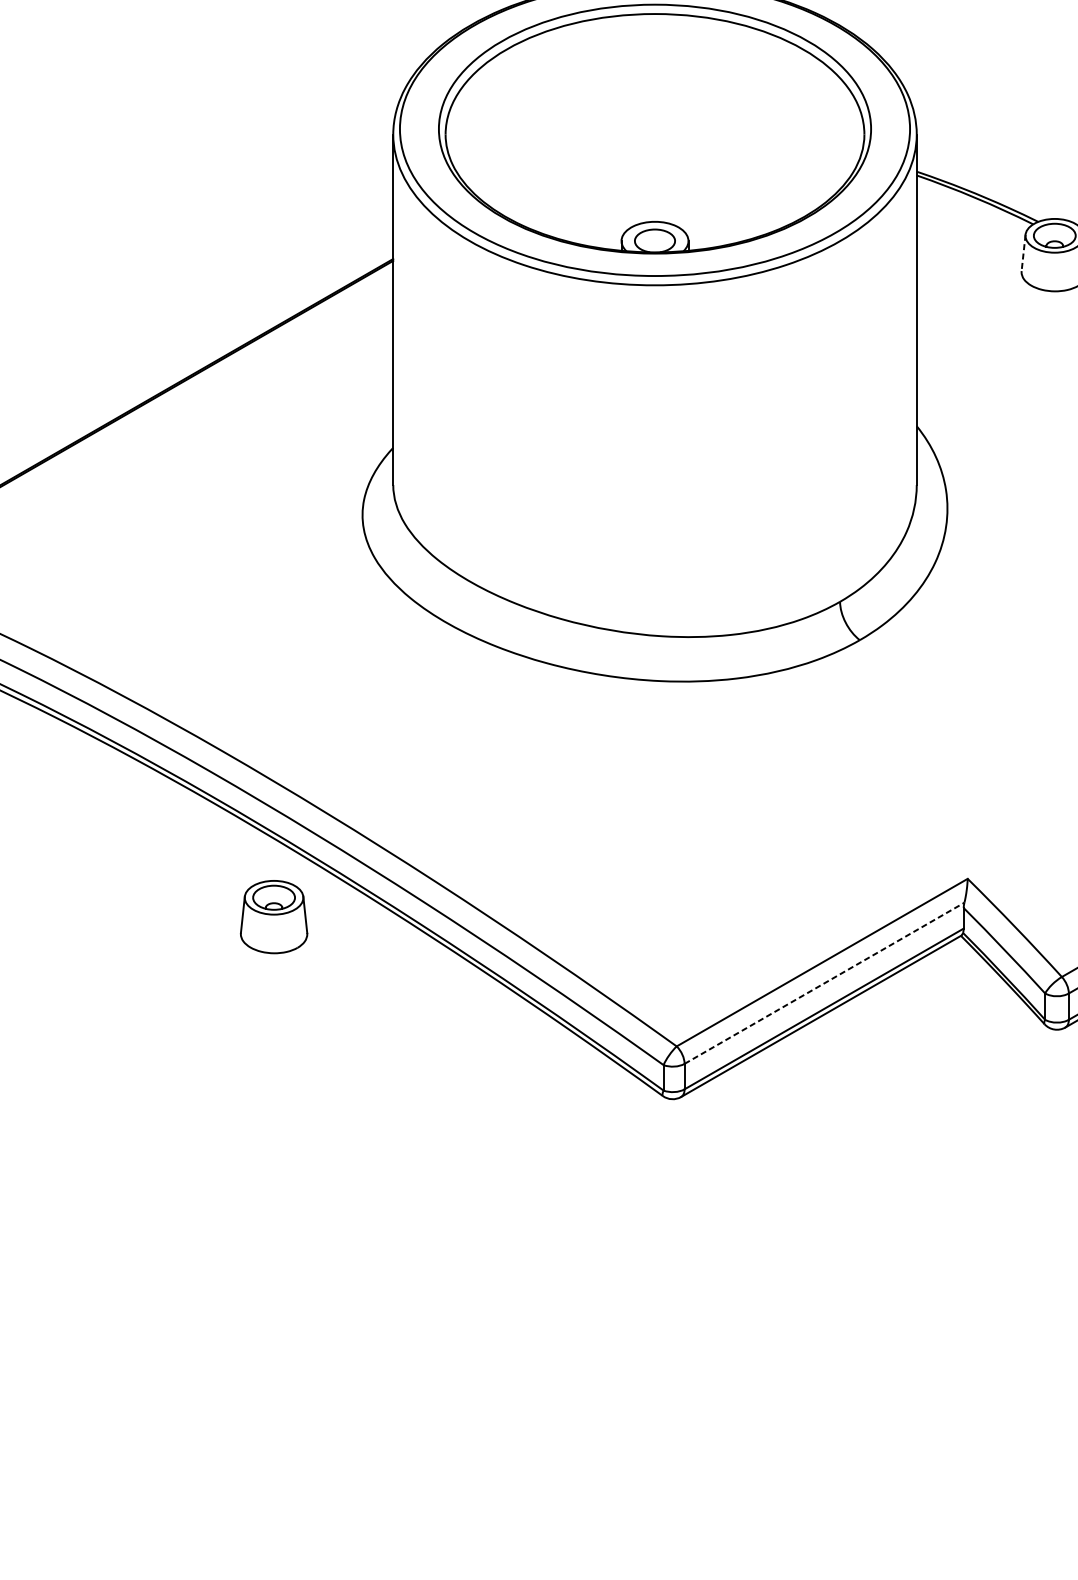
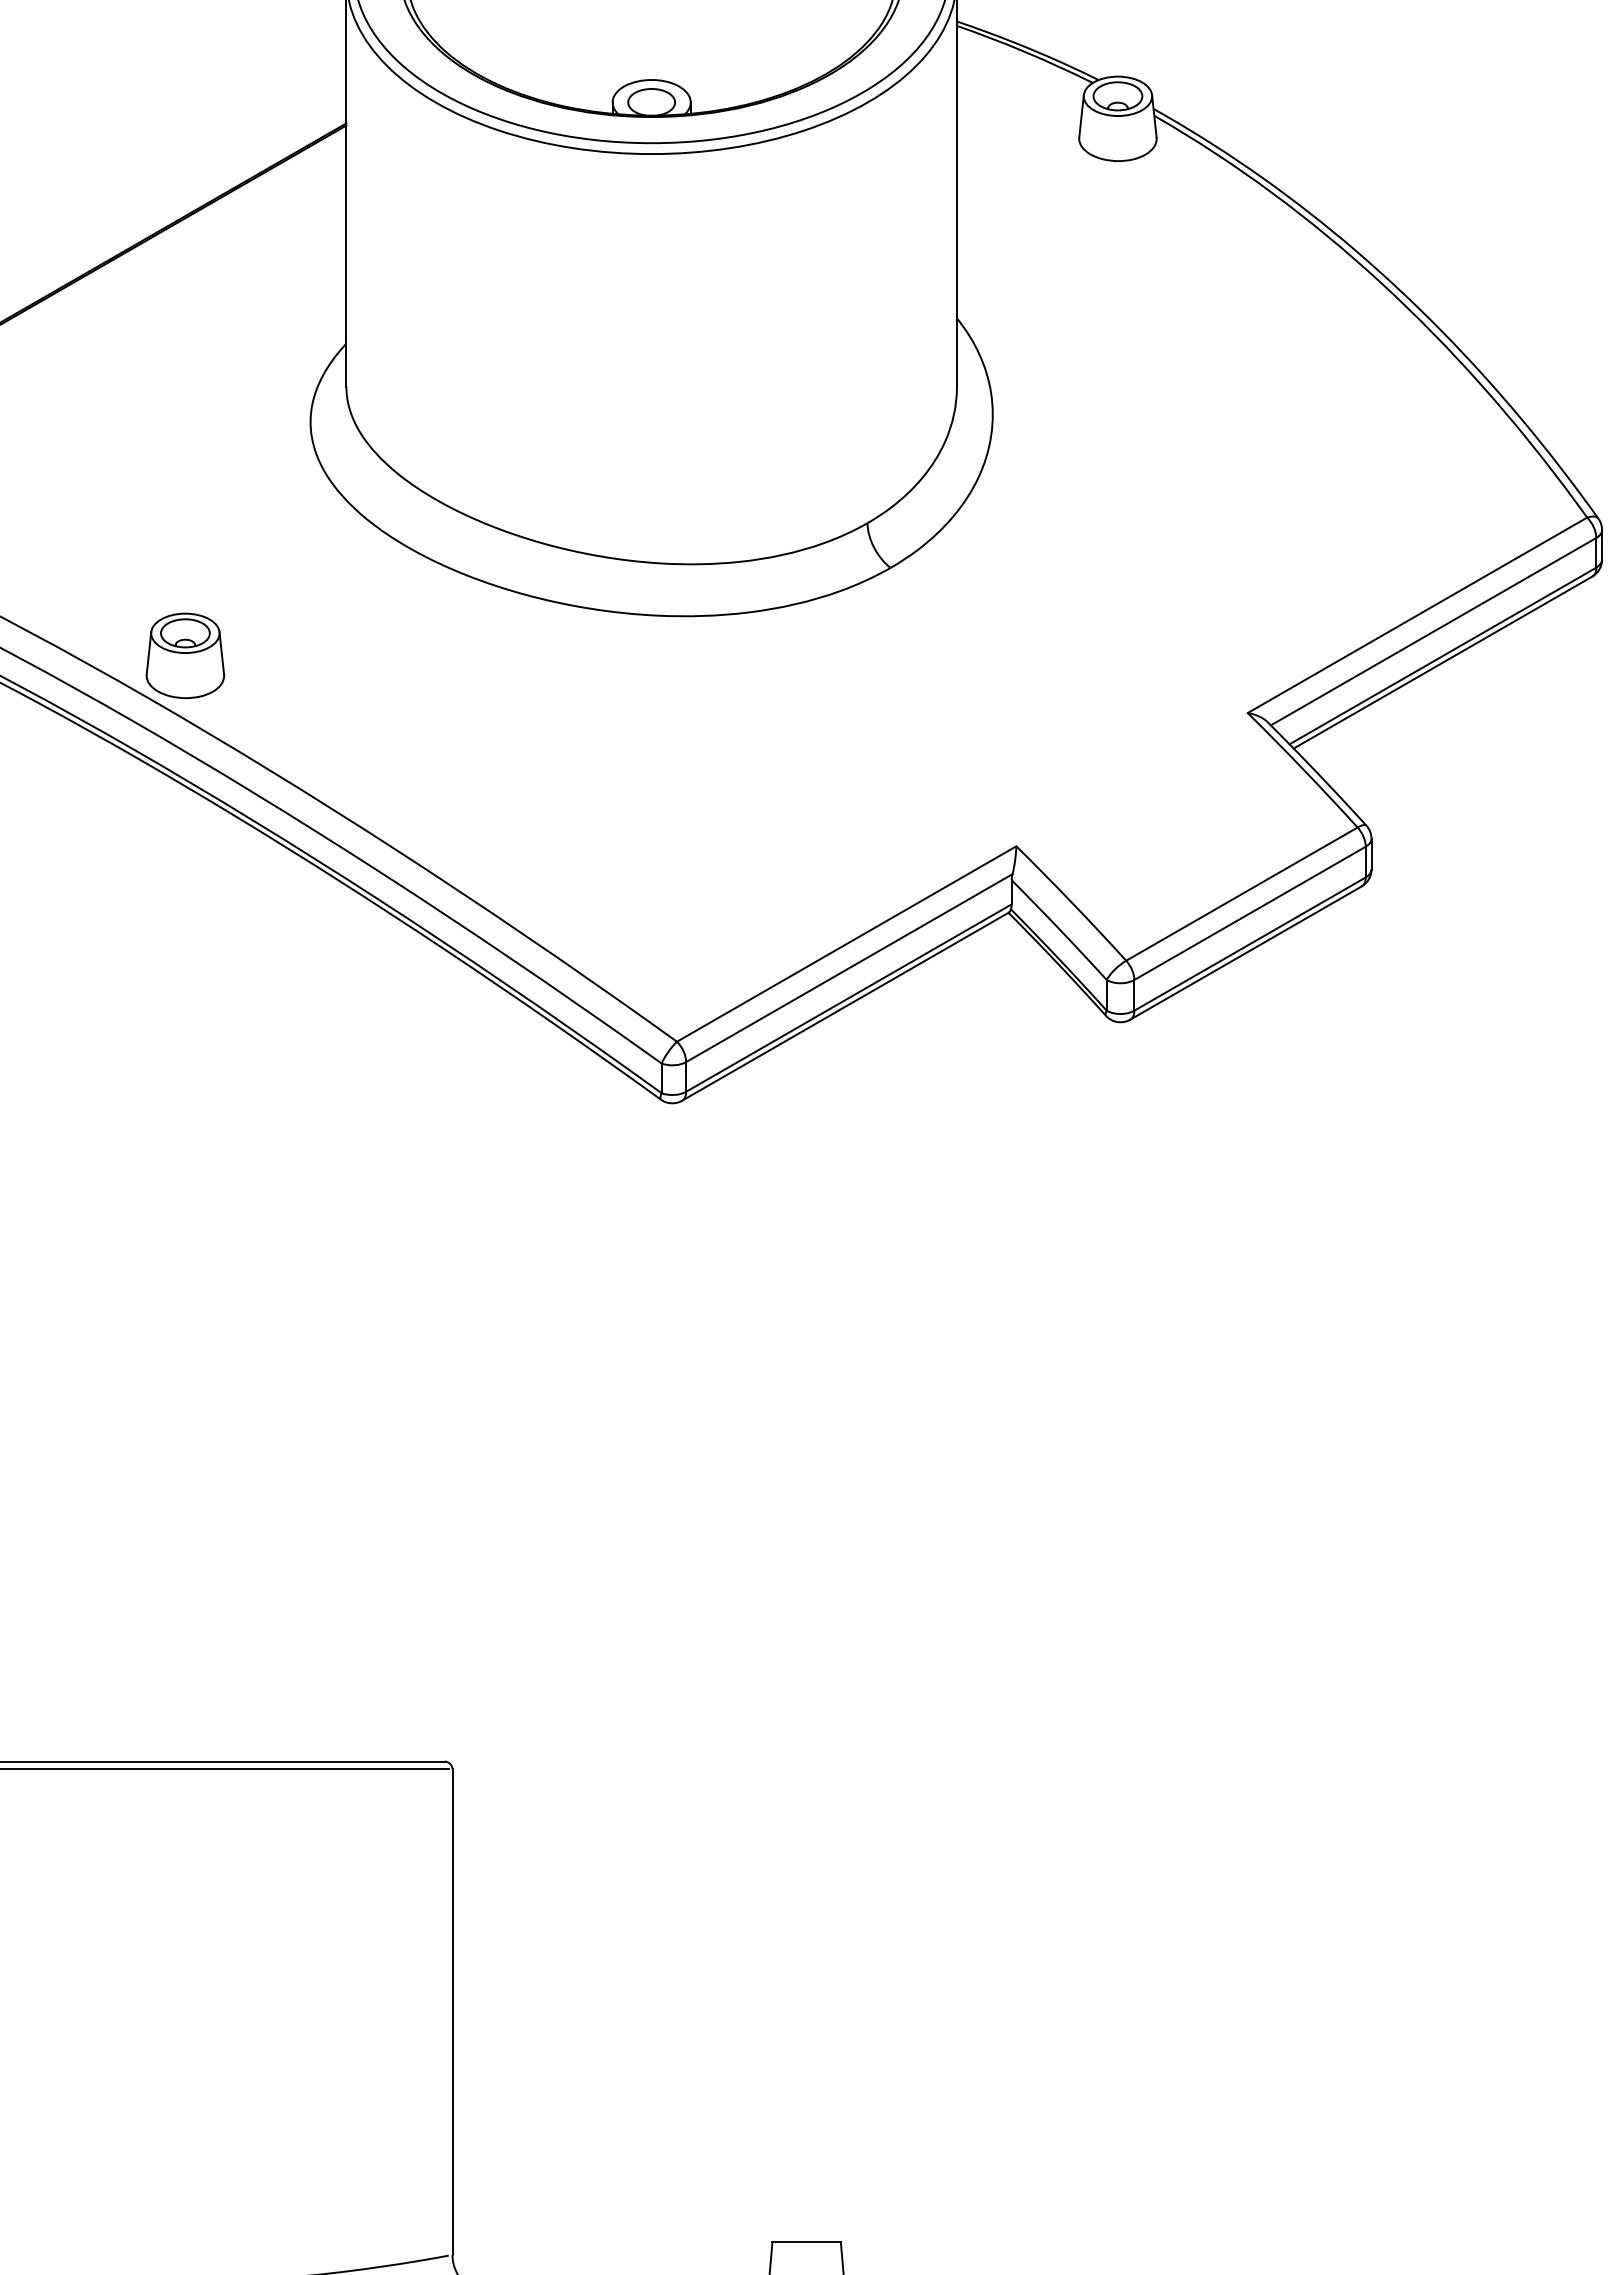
line: (1023, 253) -> (1081, 116), dashed -> solid
part: (274, 916) -> (185, 655), moved
line: (824, 982) -> (849, 967), dashed -> solid

